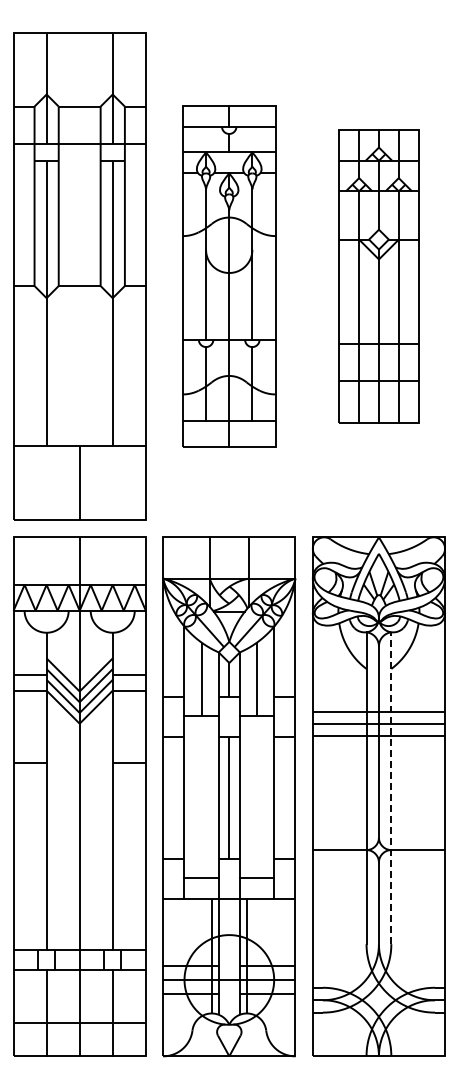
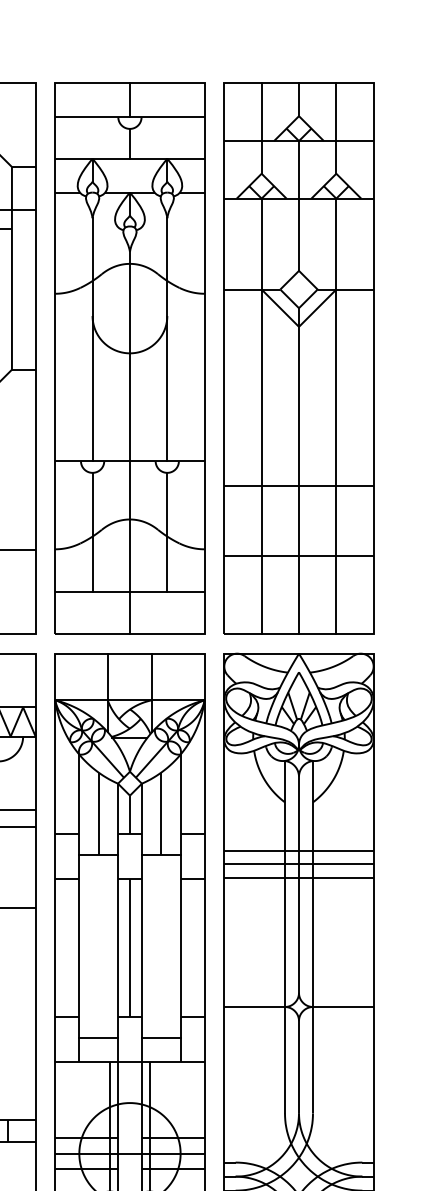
part: (228, 276) -> (129, 358), size x1.43
part: (378, 276) -> (298, 358), size x1.67
line: (391, 788) -> (313, 937), dashed -> solid

